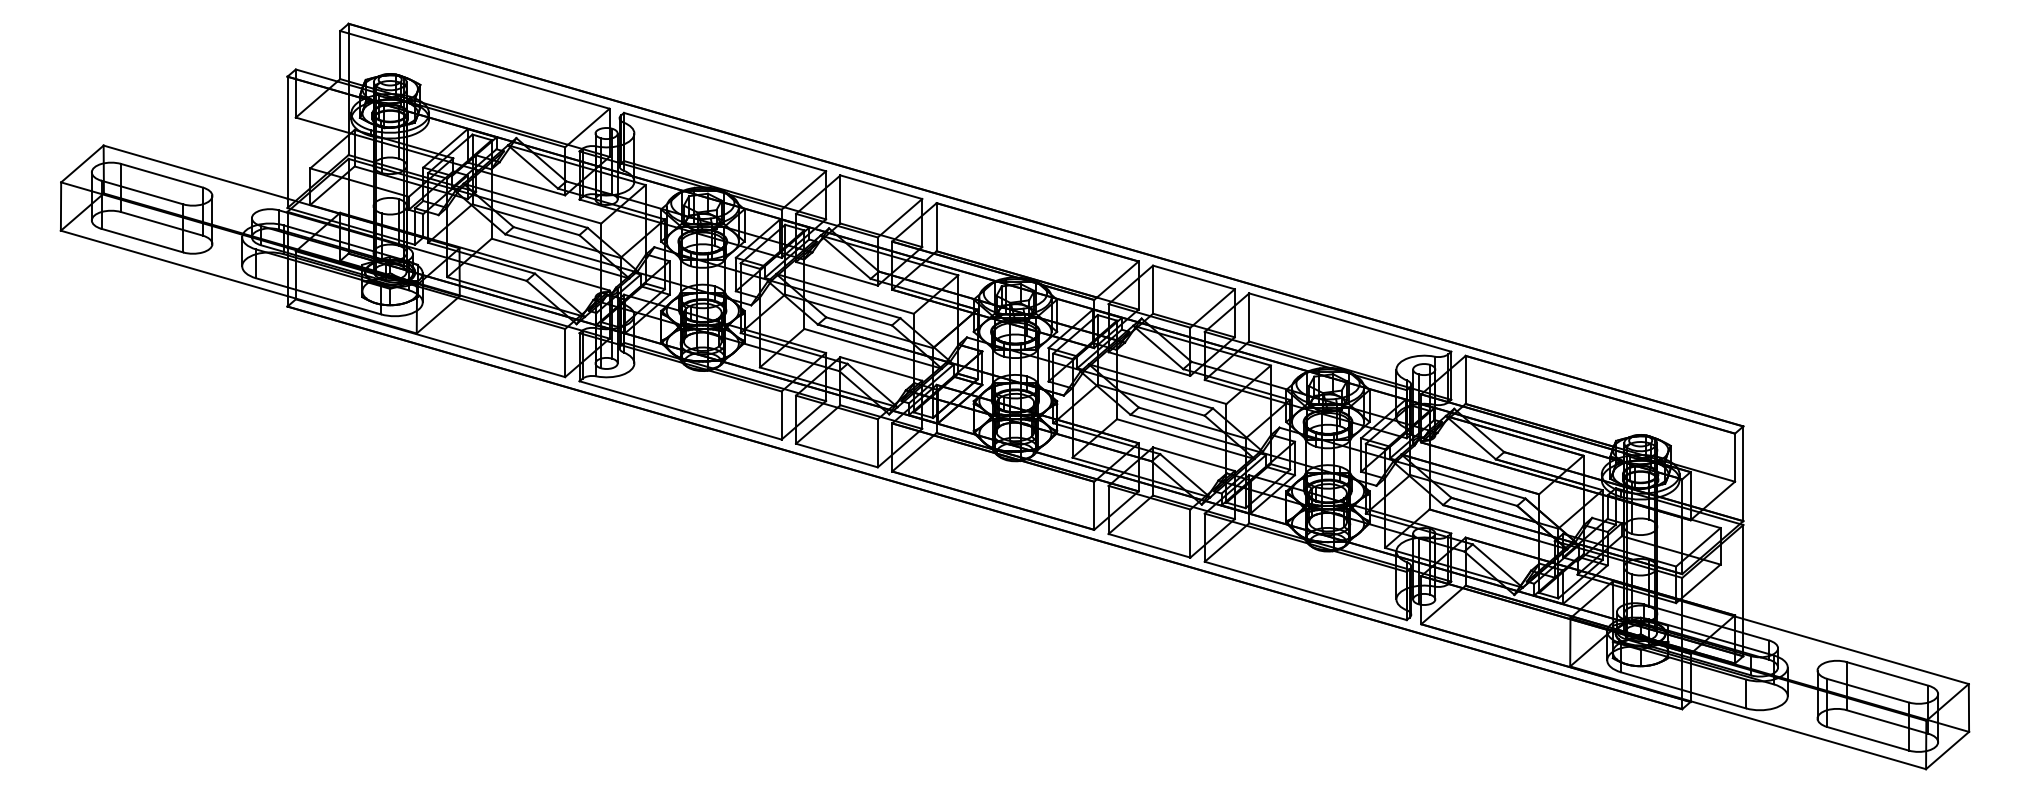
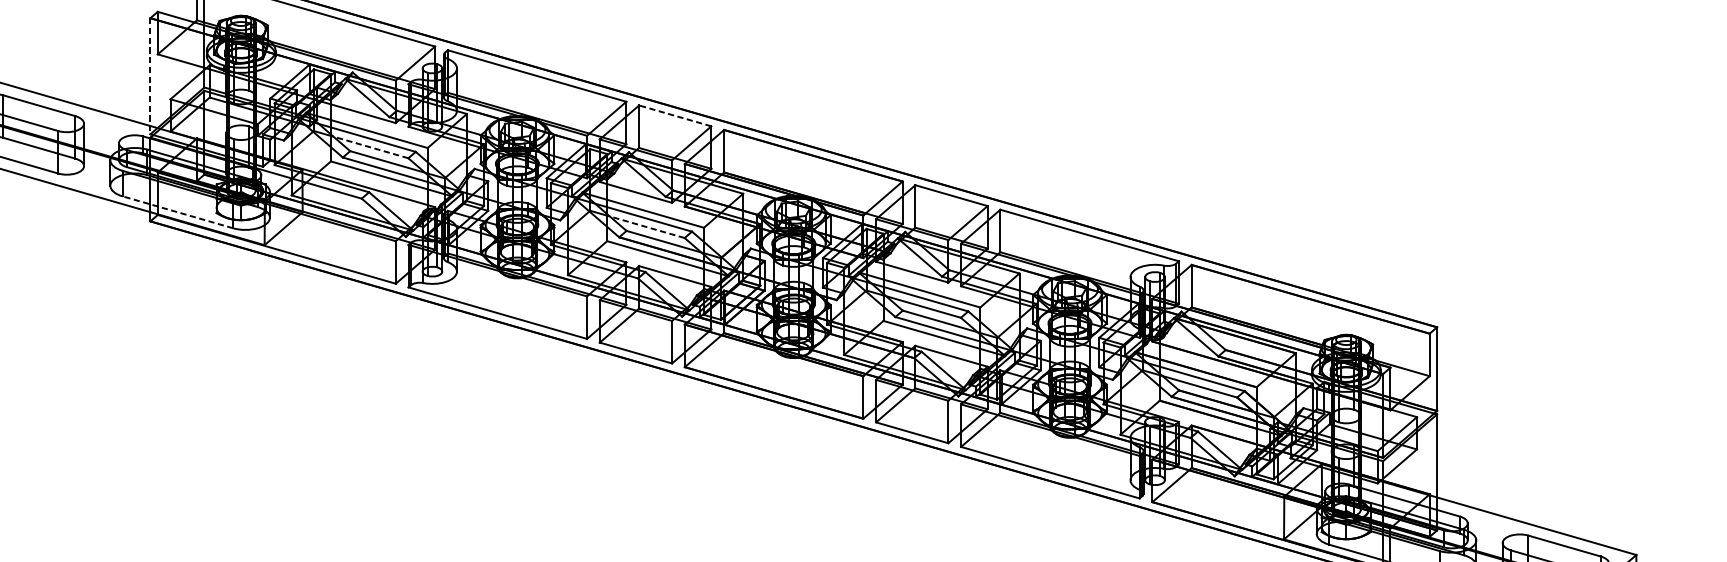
line: (287, 142) -> (150, 76), solid -> dashed
line: (881, 187) -> (675, 116), solid -> dashed
line: (535, 222) -> (369, 147), solid -> dashed
line: (318, 296) -> (177, 212), solid -> dashed
line: (848, 312) -> (646, 226), solid -> dashed

